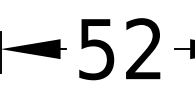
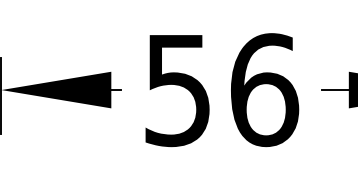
text: (143, 49) -> (263, 90), 52 -> 56

